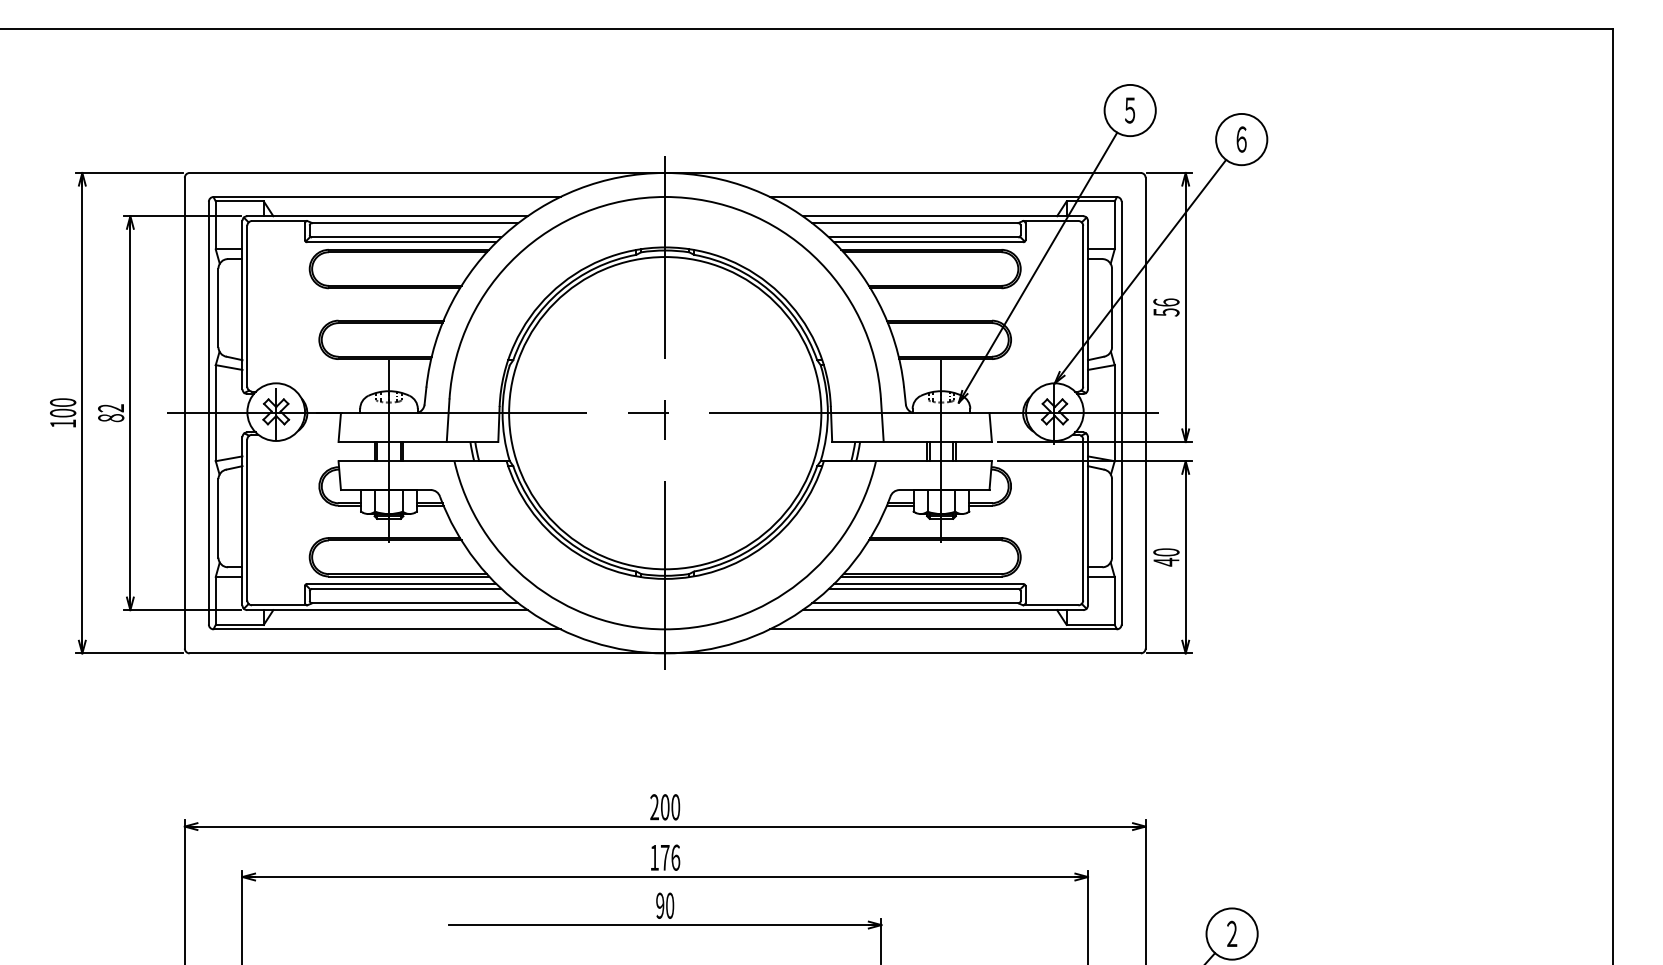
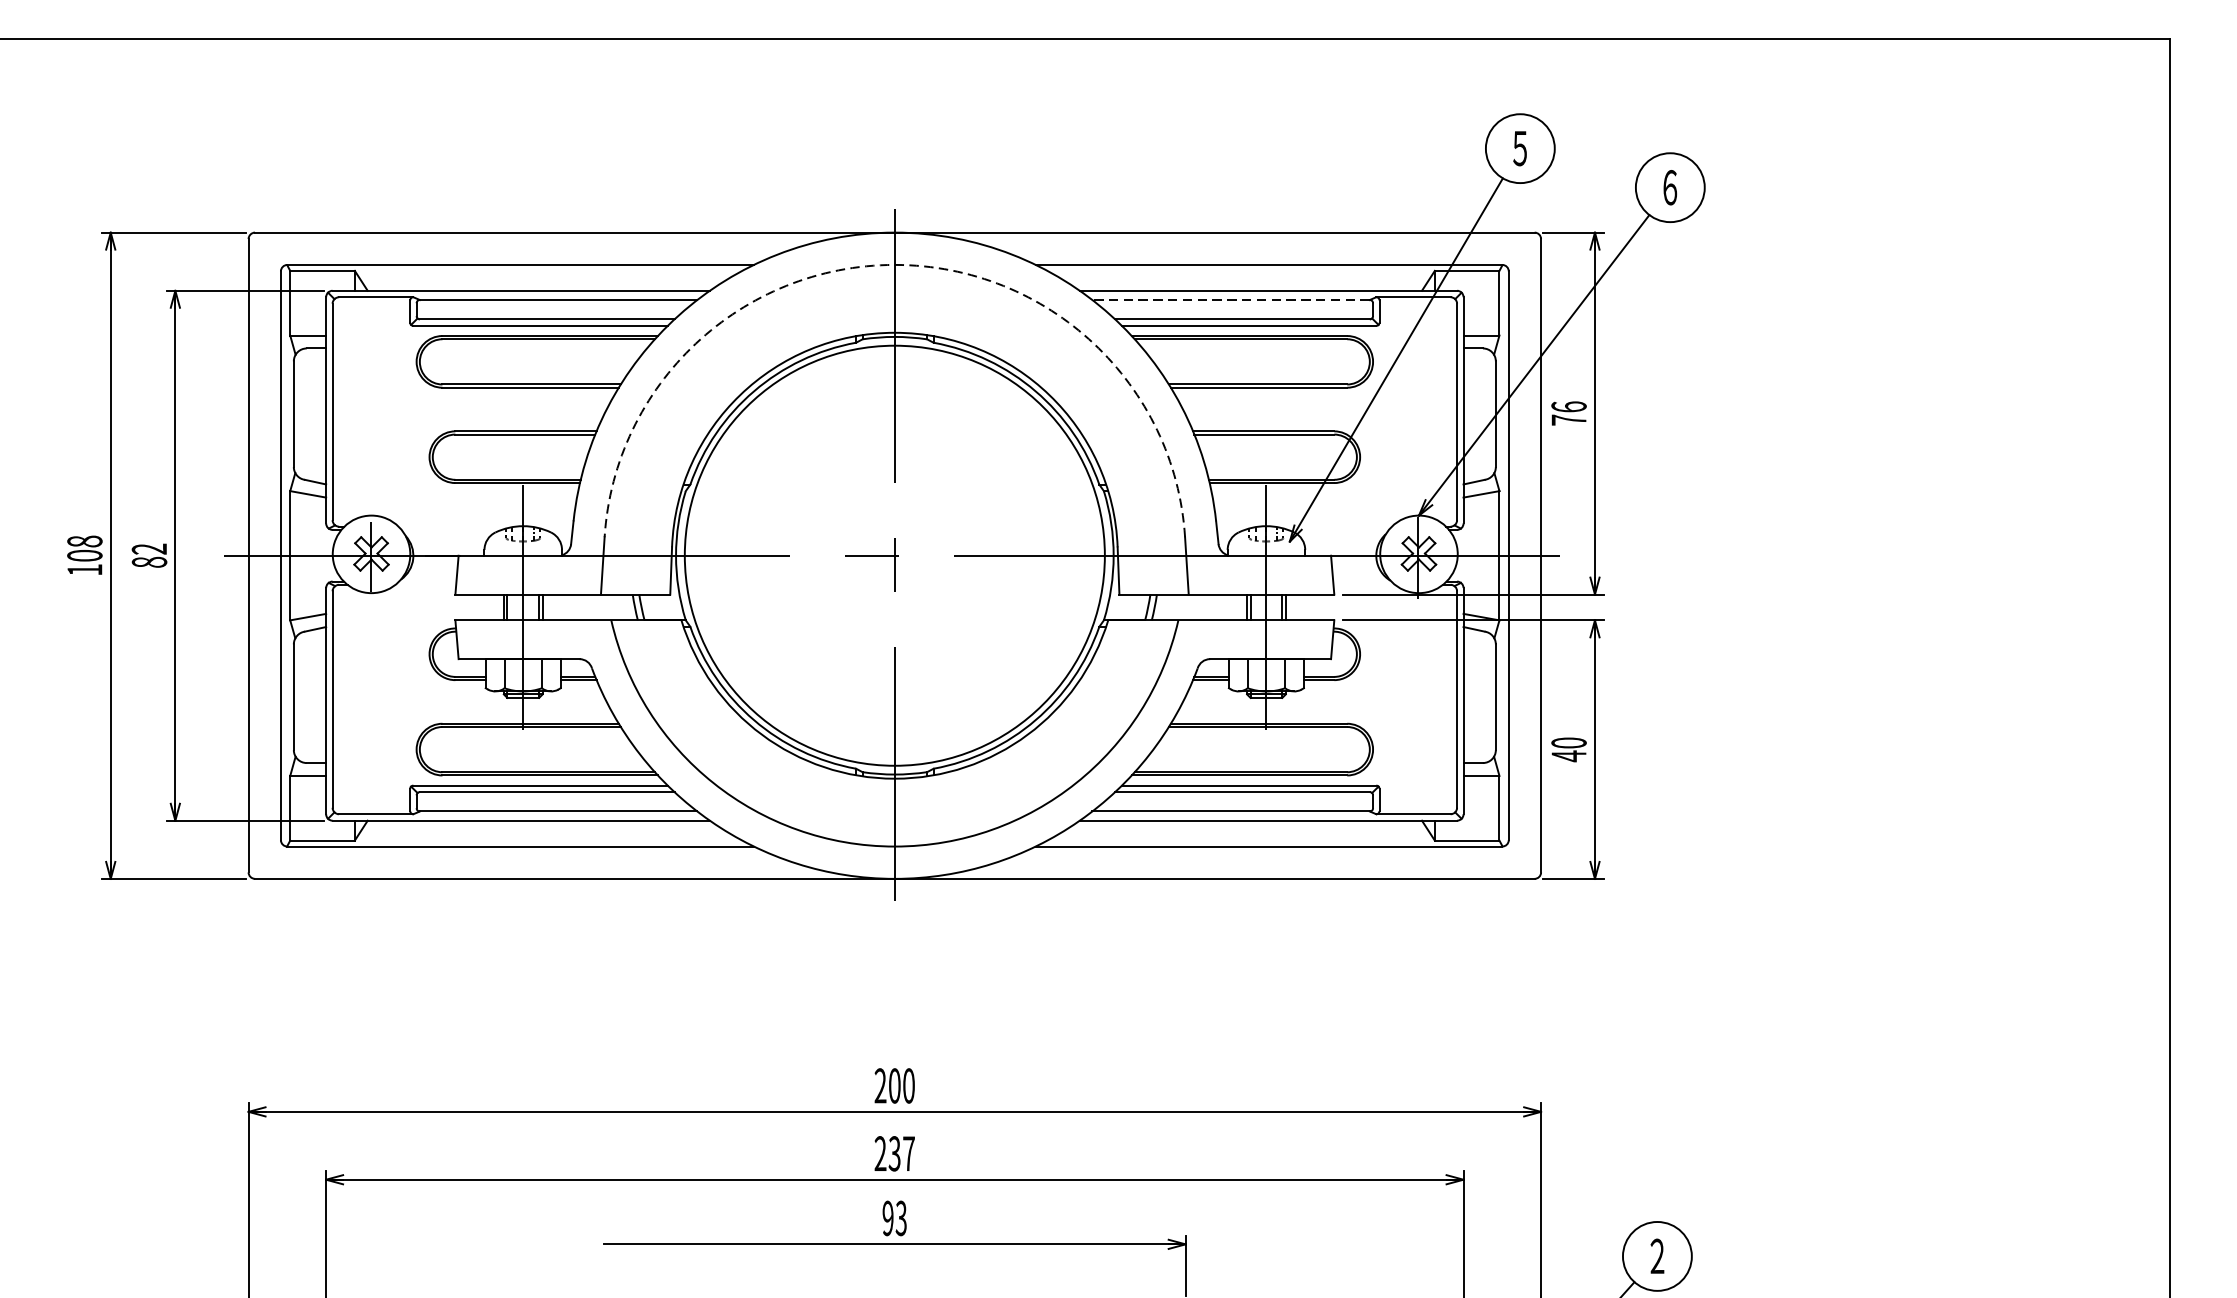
arc: (665, 196) -> (895, 264), solid -> dashed
line: (914, 223) -> (1230, 300), solid -> dashed
text: (1166, 312) -> (1569, 420), 56 -> 76
text: (63, 402) -> (85, 541), 100 -> 108
text: (665, 857) -> (895, 1153), 176 -> 237
text: (669, 905) -> (900, 1218), 90 -> 93

